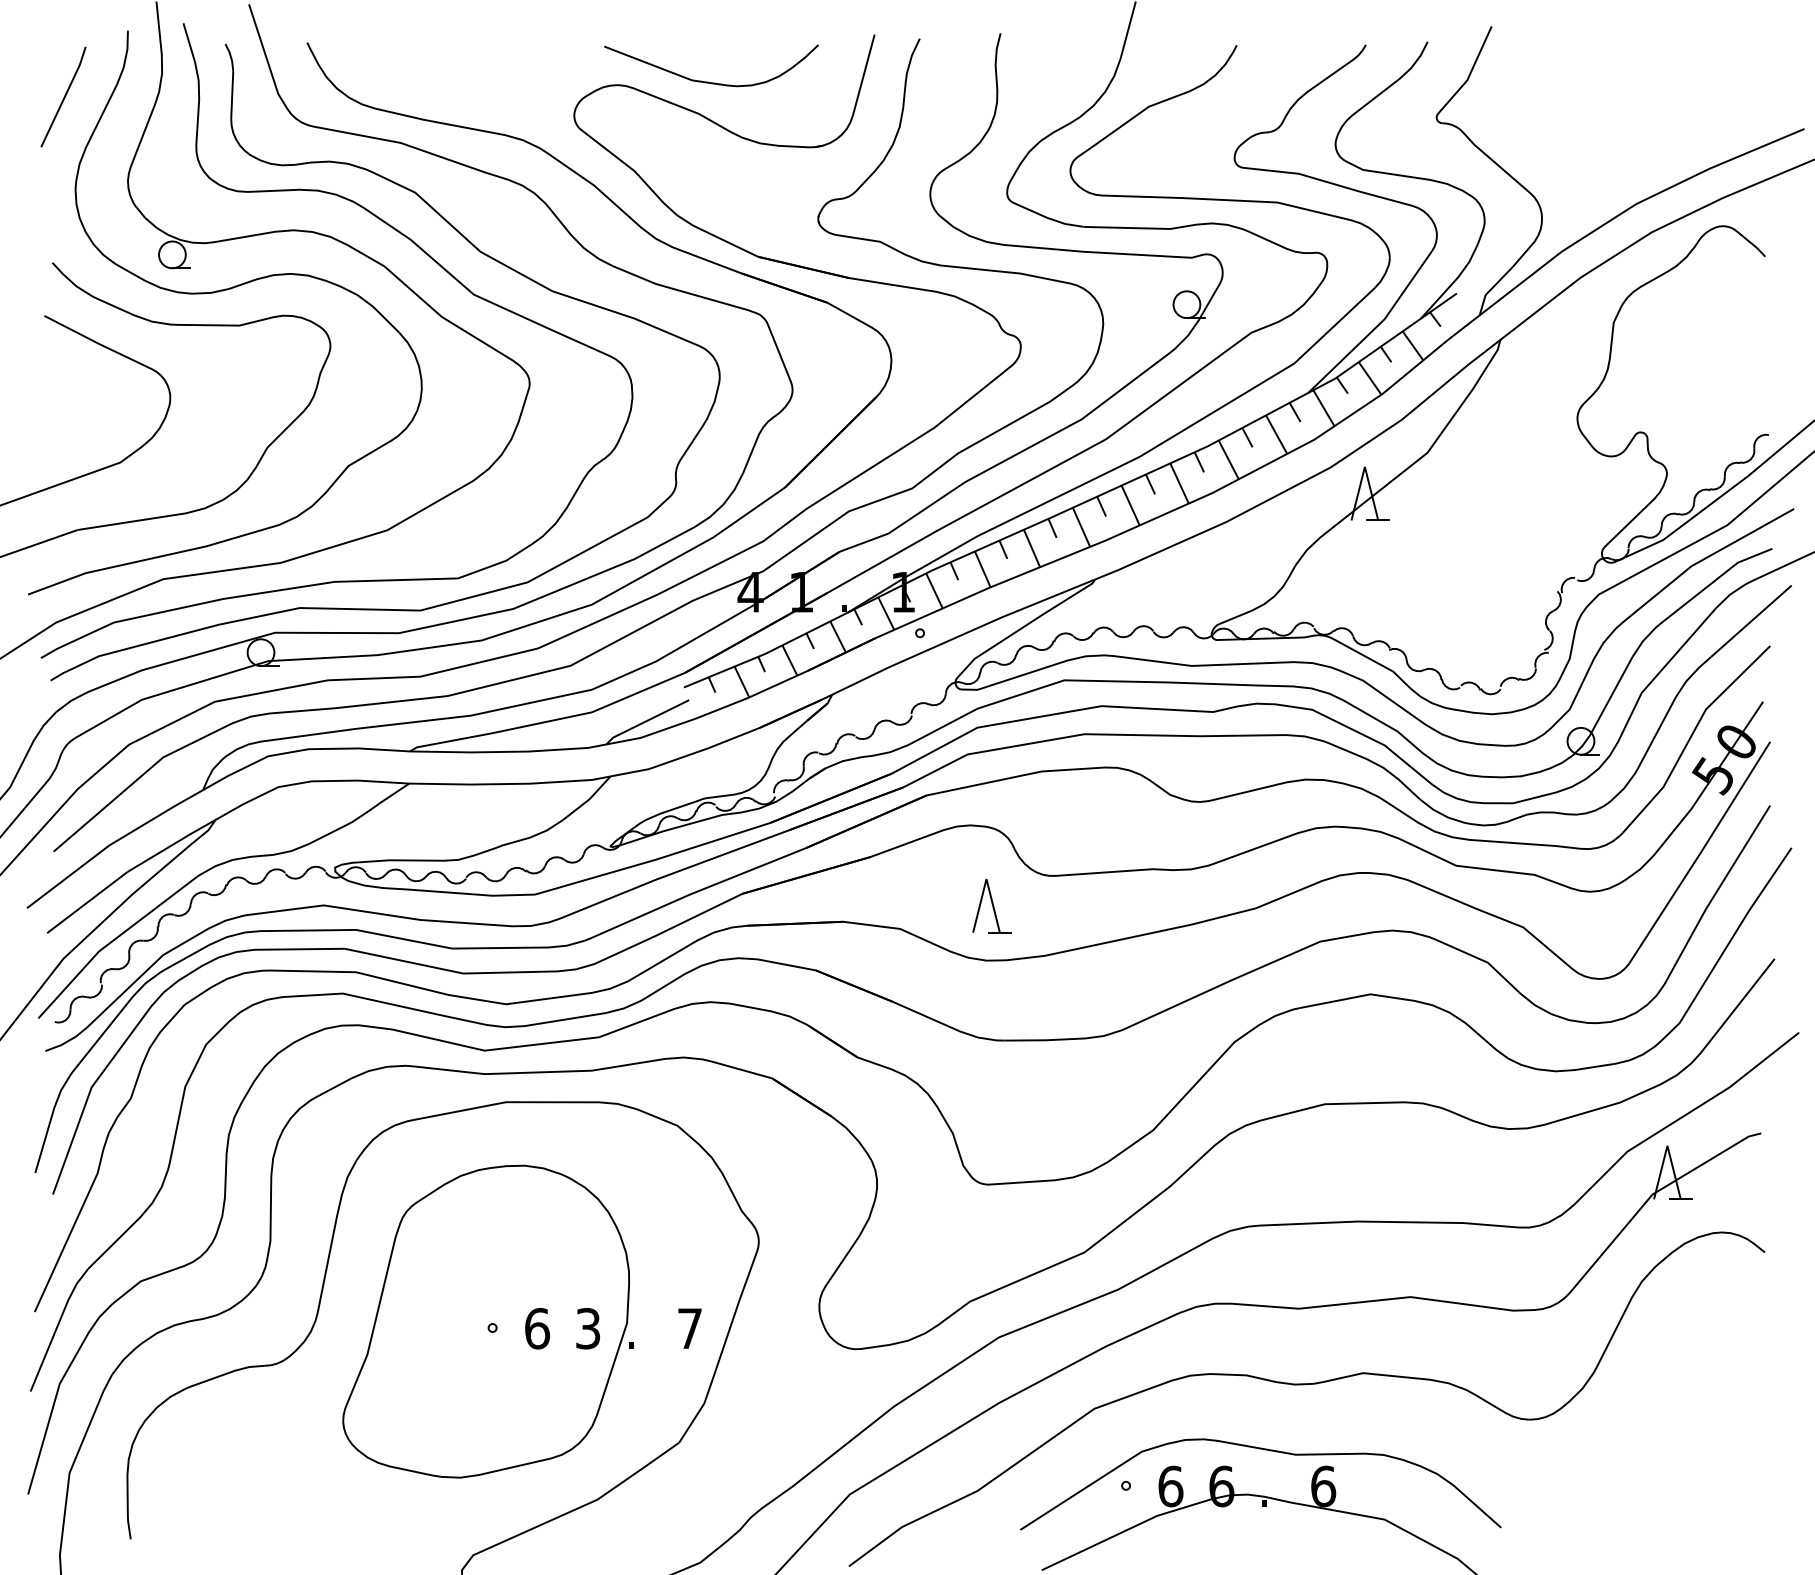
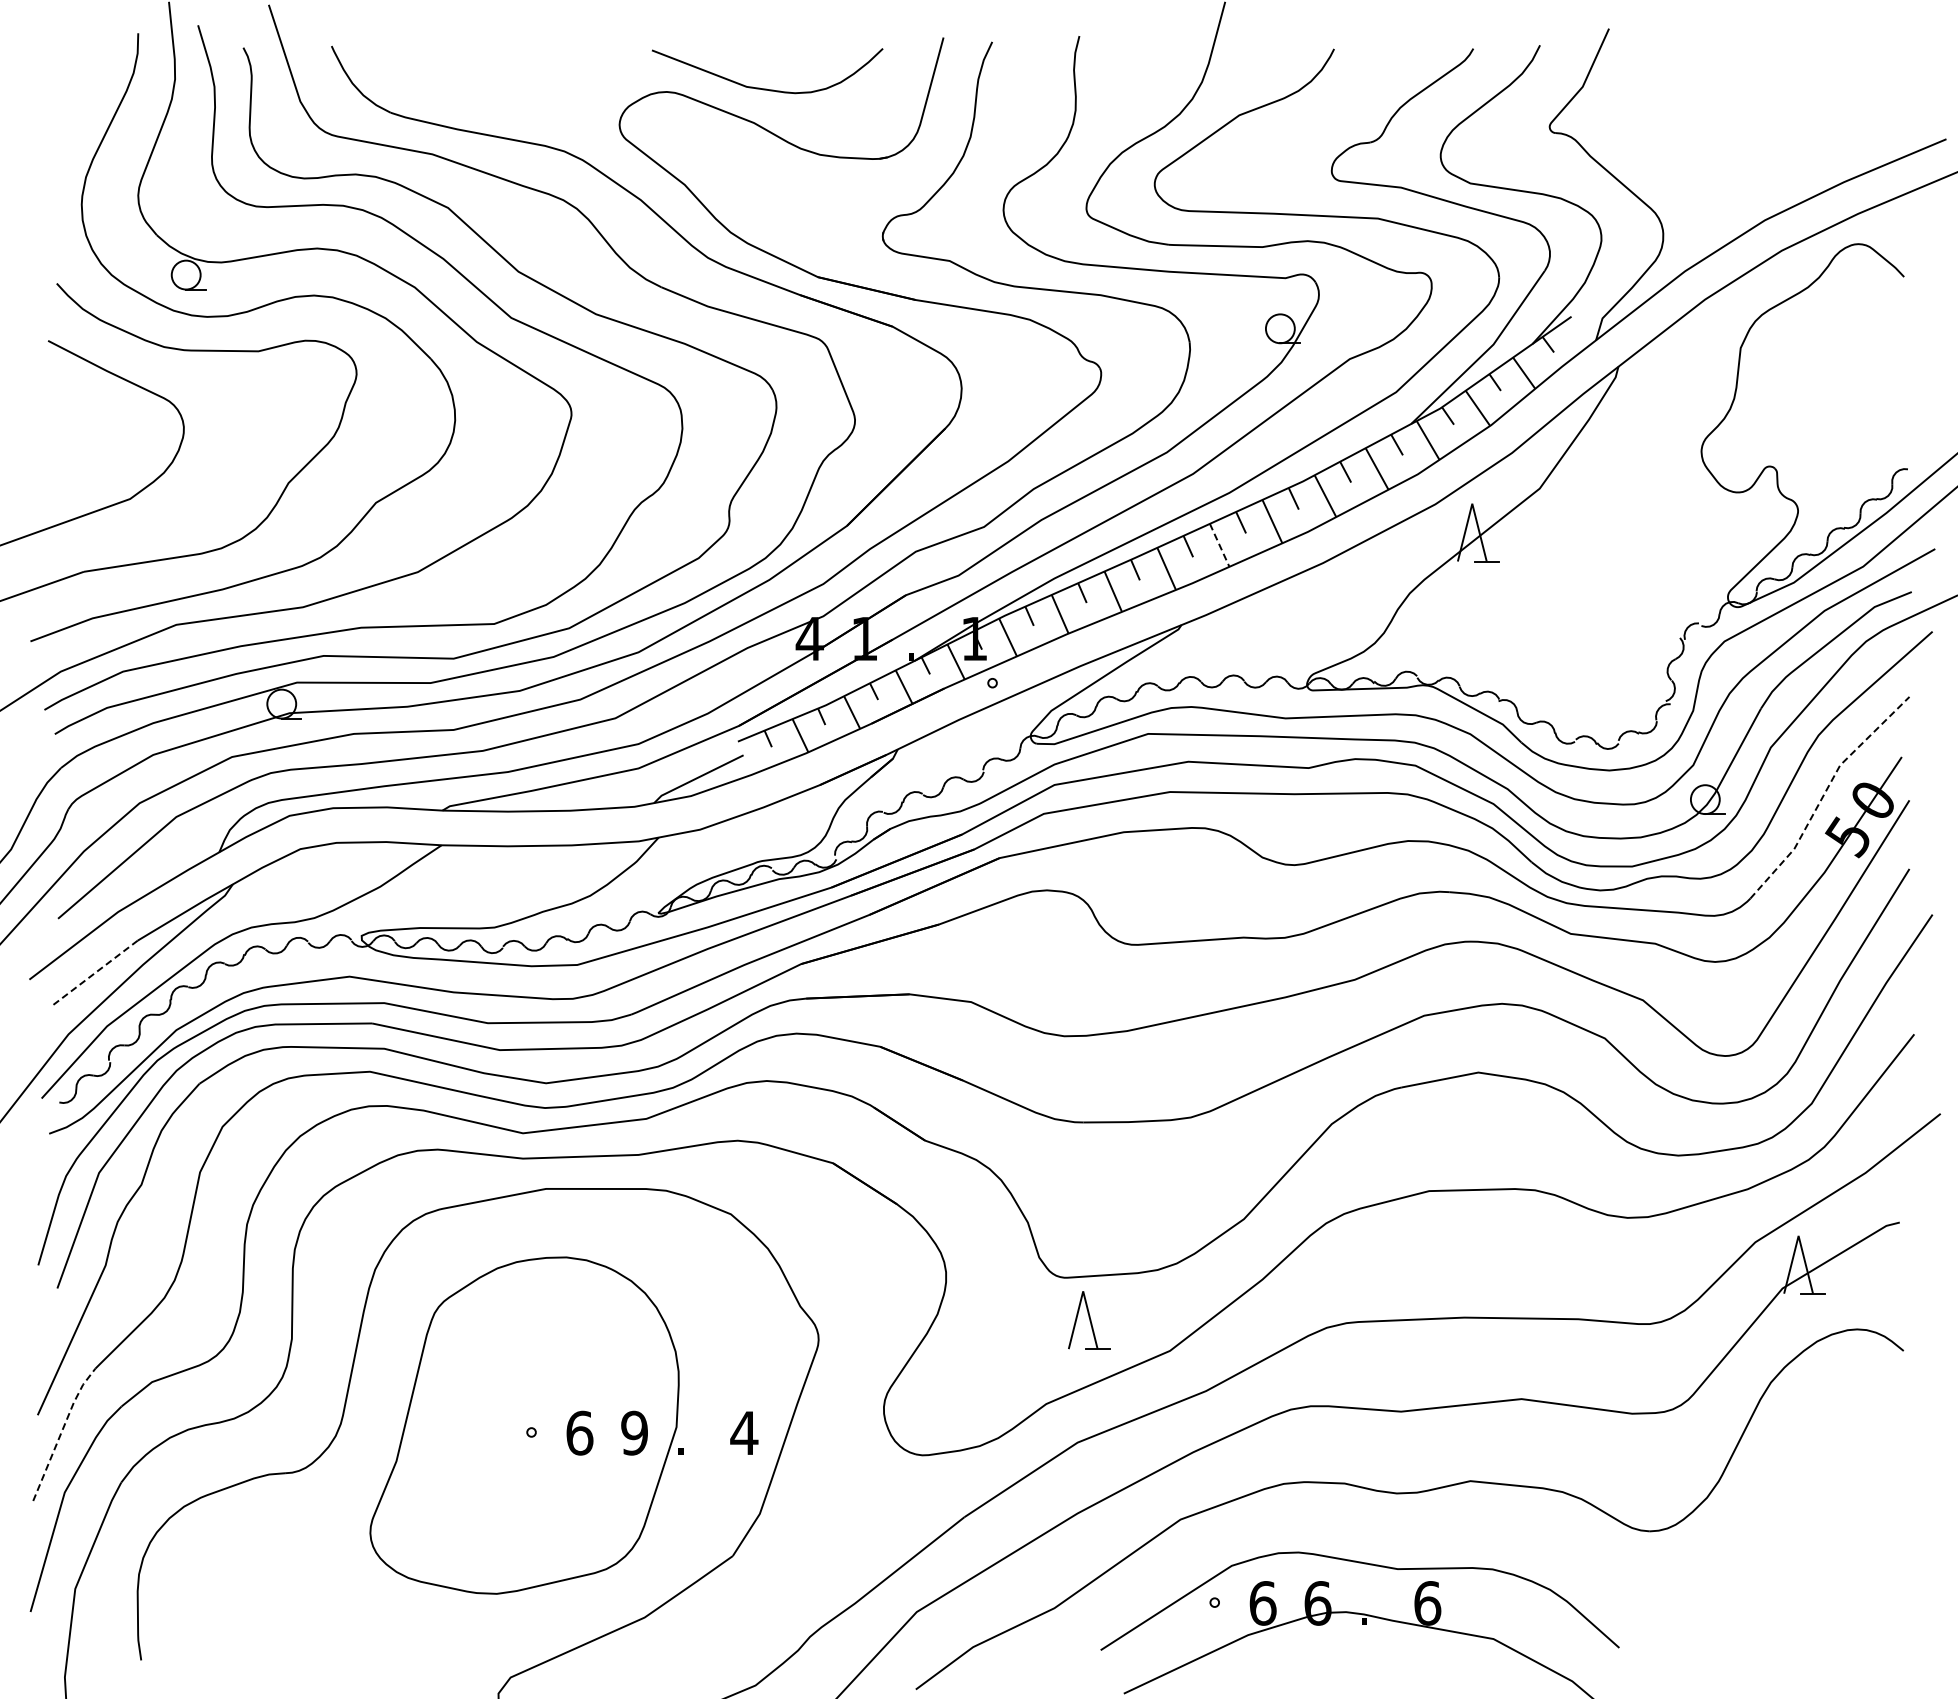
line: (64, 96) -> (69, 104), removed
line: (1130, 505) -> (1219, 545), solid -> dashed
line: (1691, 735) -> (1824, 793), solid -> dashed
line: (87, 902) -> (94, 973), solid -> dashed
part: (992, 906) -> (1089, 1320), moved
line: (57, 1327) -> (62, 1431), solid -> dashed
text: (588, 1328) -> (634, 1432), 3 -> 9
text: (690, 1328) -> (744, 1432), 7 -> 4

